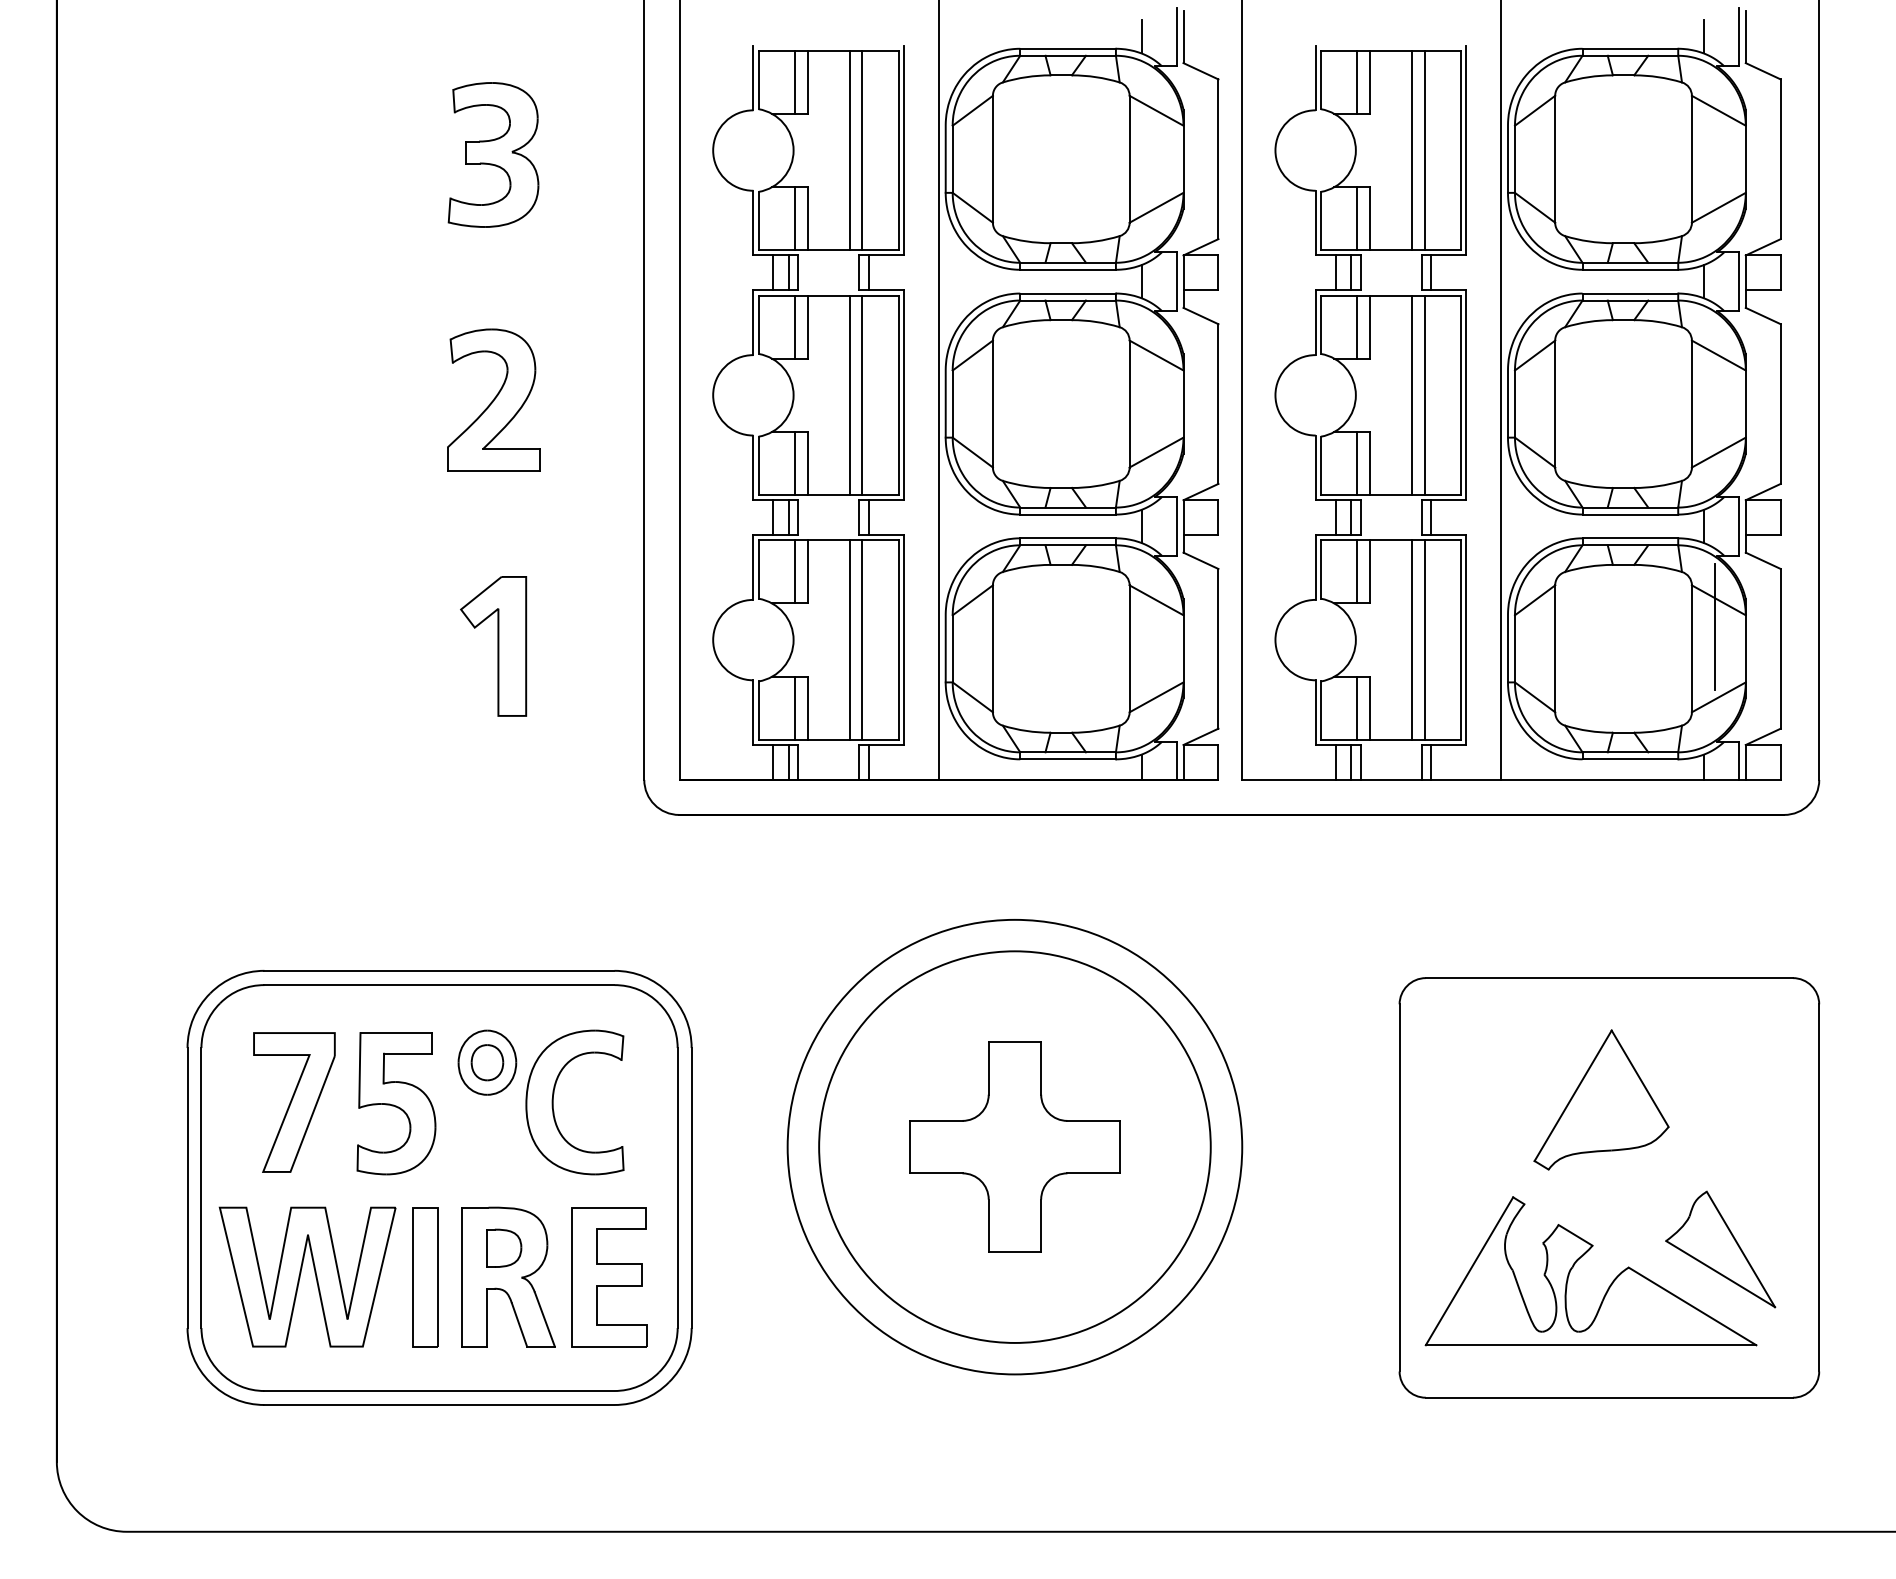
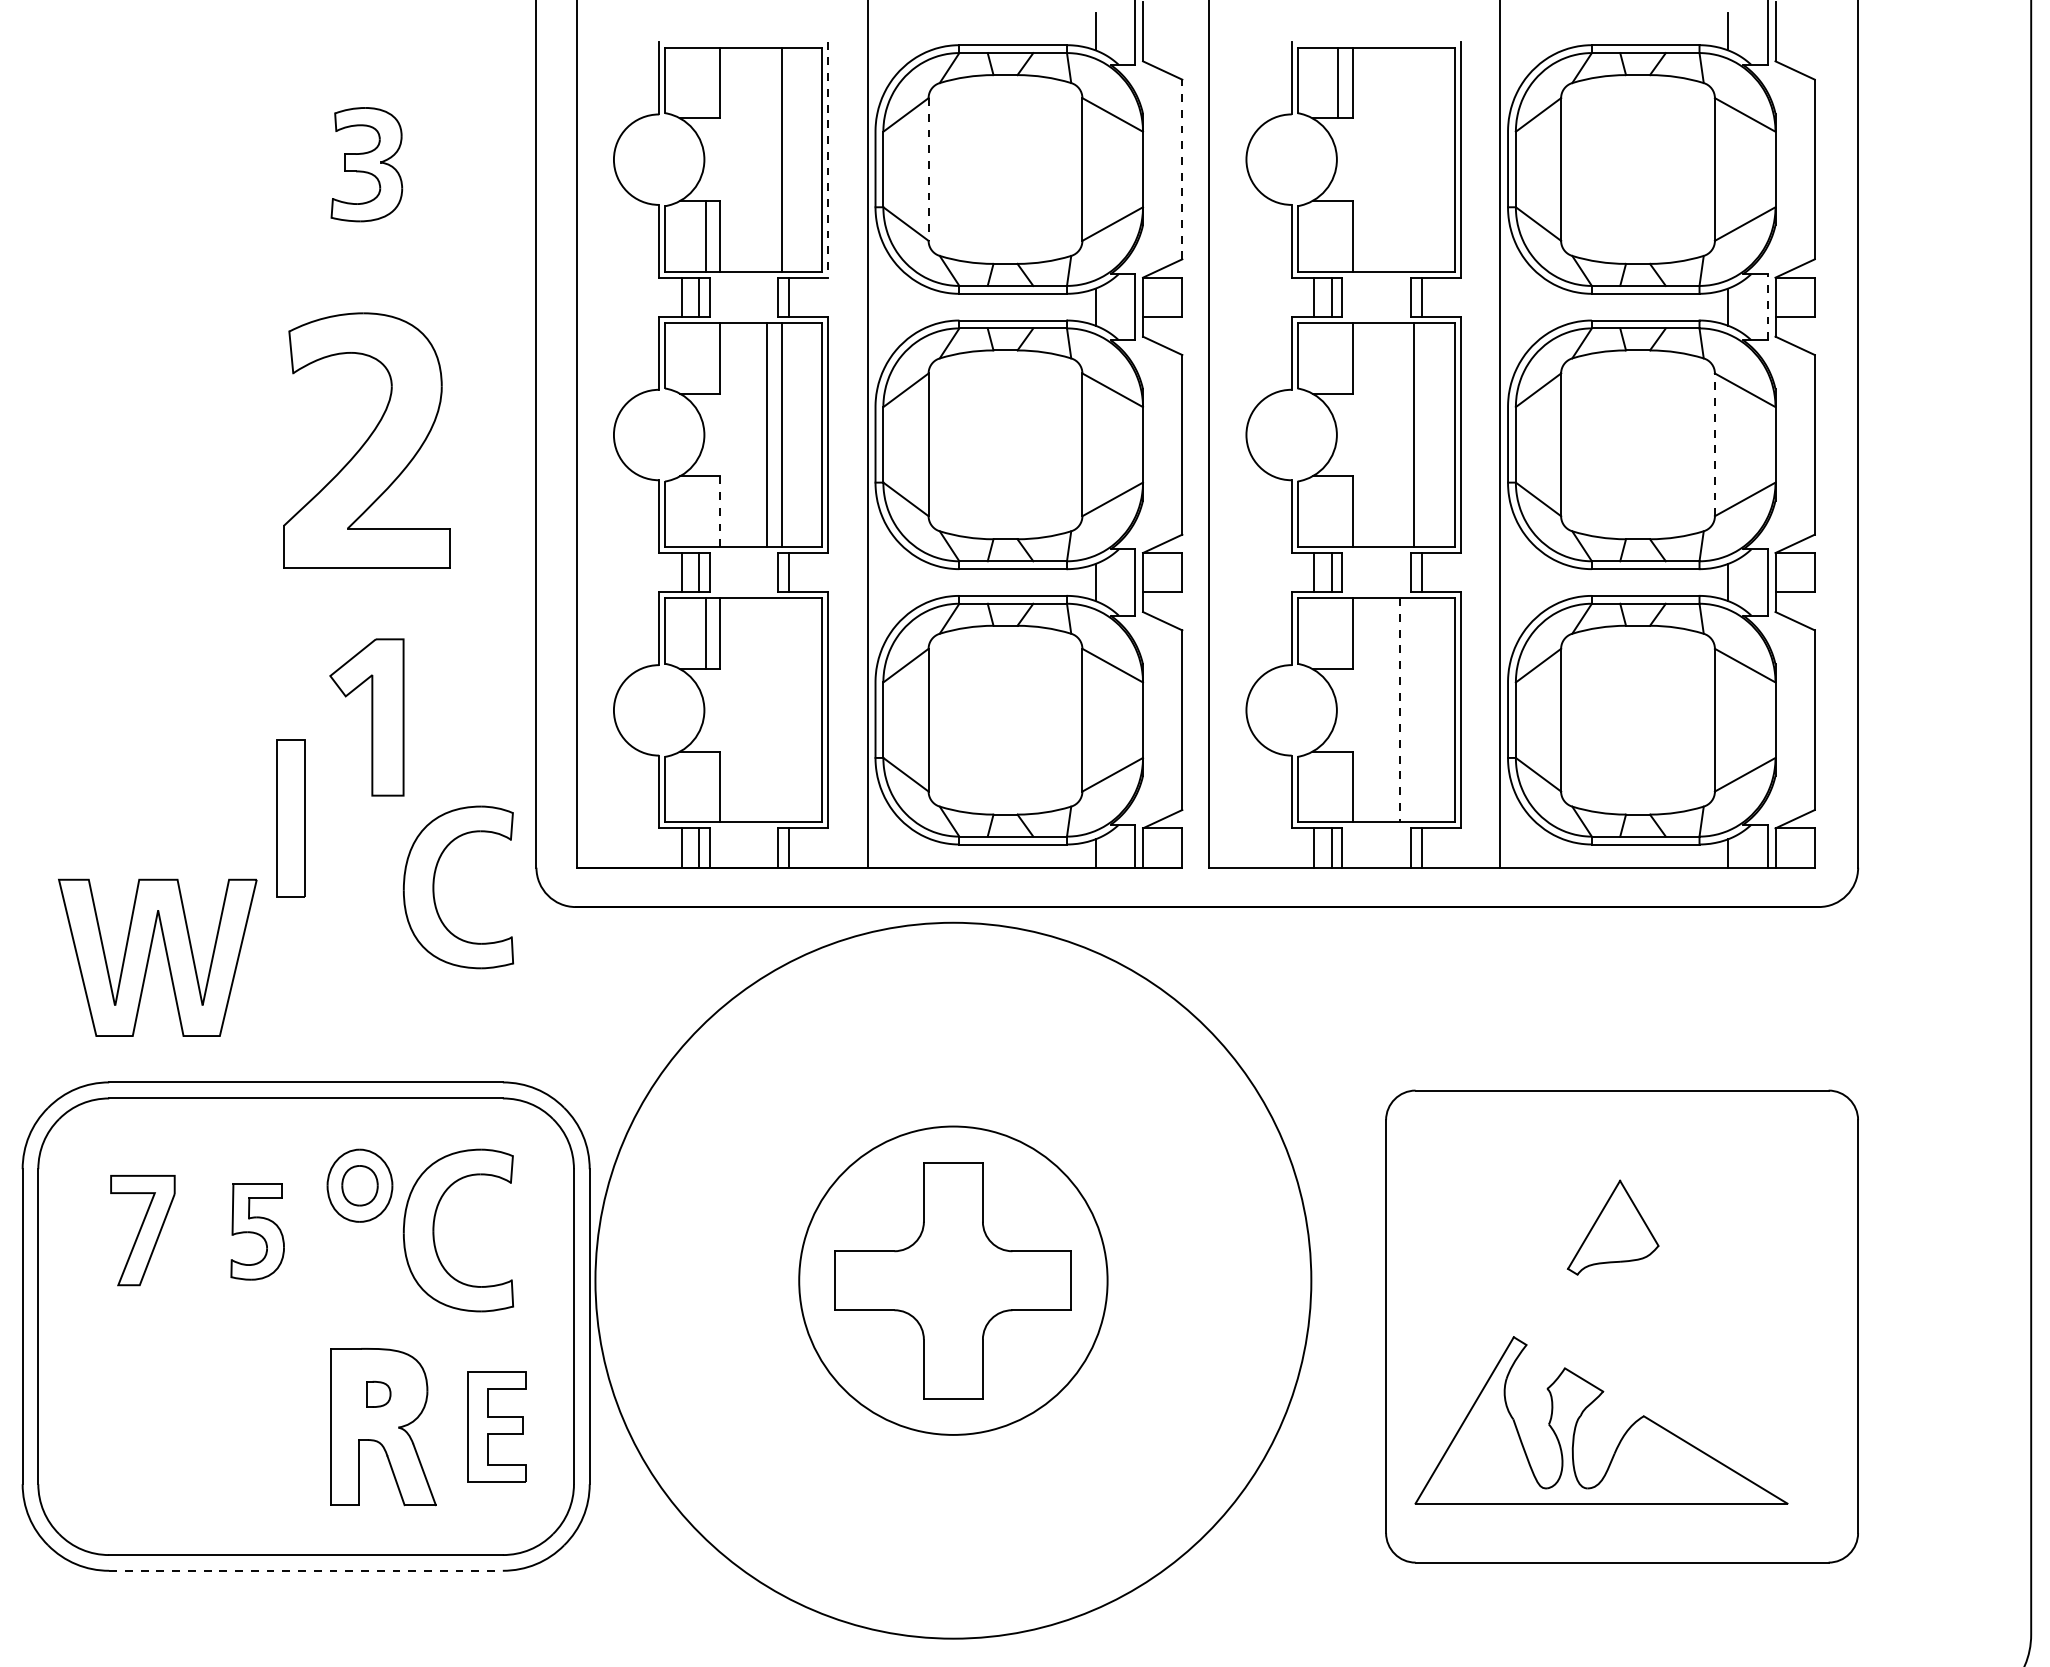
line: (794, 81) -> (705, 81), removed
line: (849, 150) -> (767, 159), removed
line: (903, 150) -> (828, 159), solid -> dashed
line: (1411, 150) -> (1399, 159), removed
line: (1424, 150) -> (1414, 159), removed
part: (493, 154) -> (366, 164), size x0.7
line: (992, 159) -> (928, 169), solid -> dashed
line: (1218, 159) -> (1182, 169), solid -> dashed
line: (1357, 218) -> (1338, 236), removed
line: (1738, 281) -> (1767, 306), solid -> dashed
line: (794, 326) -> (705, 357), removed
line: (1357, 326) -> (1338, 357), removed
line: (1411, 394) -> (1399, 434), removed
part: (493, 399) -> (366, 439), size x1.6
line: (1691, 403) -> (1714, 444), solid -> dashed
line: (794, 463) -> (705, 511), removed
line: (1357, 463) -> (1338, 511), removed
line: (807, 464) -> (720, 512), solid -> dashed
line: (1357, 571) -> (1338, 633), removed
line: (1714, 626) -> (1740, 695), removed
line: (849, 639) -> (767, 709), removed
line: (862, 639) -> (781, 709), removed
line: (1424, 639) -> (1414, 709), removed
line: (1411, 640) -> (1399, 710), solid -> dashed
line: (794, 707) -> (705, 786), removed
line: (1357, 707) -> (1338, 786), removed
part: (553, 797) -> (434, 887), added
part: (1601, 1099) -> (1613, 1227), size x0.6
part: (294, 1102) -> (142, 1230), size x0.7
part: (396, 1103) -> (257, 1231), size x0.6
circle: (1014, 1146) -> (952, 1280), size x0.7
circle: (1014, 1146) -> (952, 1280), size x1.4
part: (504, 1247) -> (379, 1393), size x0.6
part: (1720, 1249) -> (1747, 1395), removed
part: (301, 1273) -> (150, 953), moved
part: (425, 1277) -> (290, 818), moved
part: (609, 1277) -> (497, 1427), size x0.7
line: (439, 1404) -> (306, 1570), solid -> dashed

